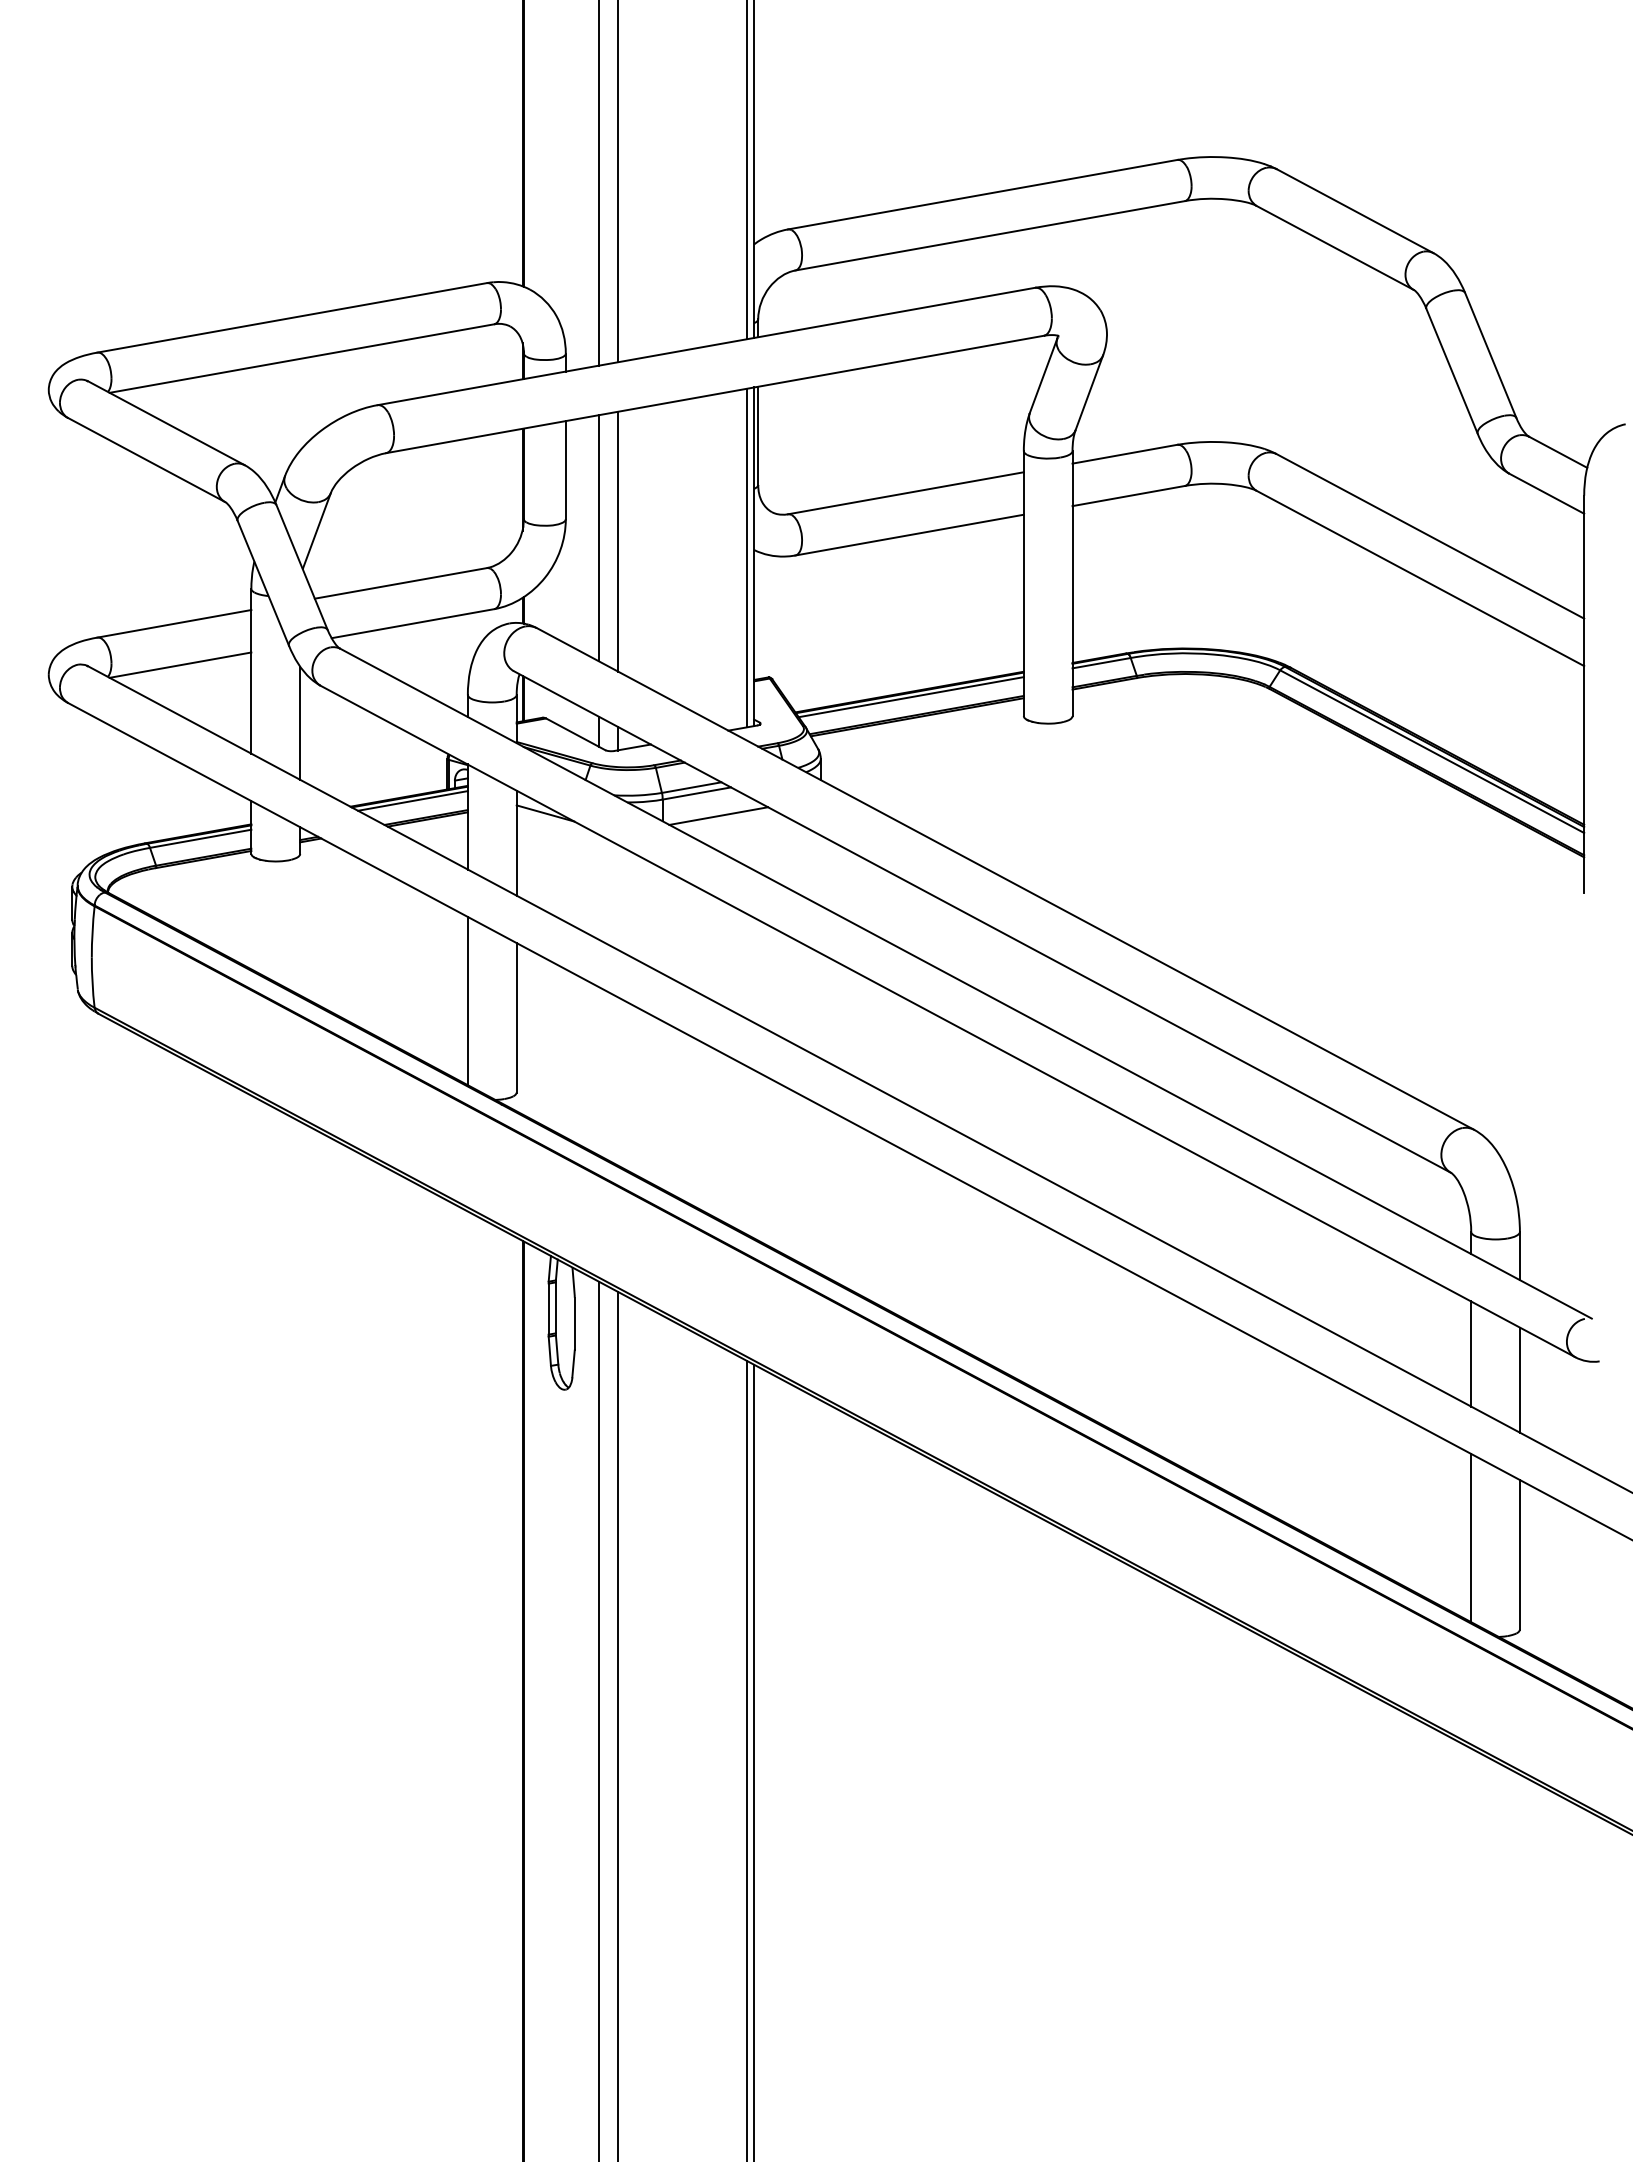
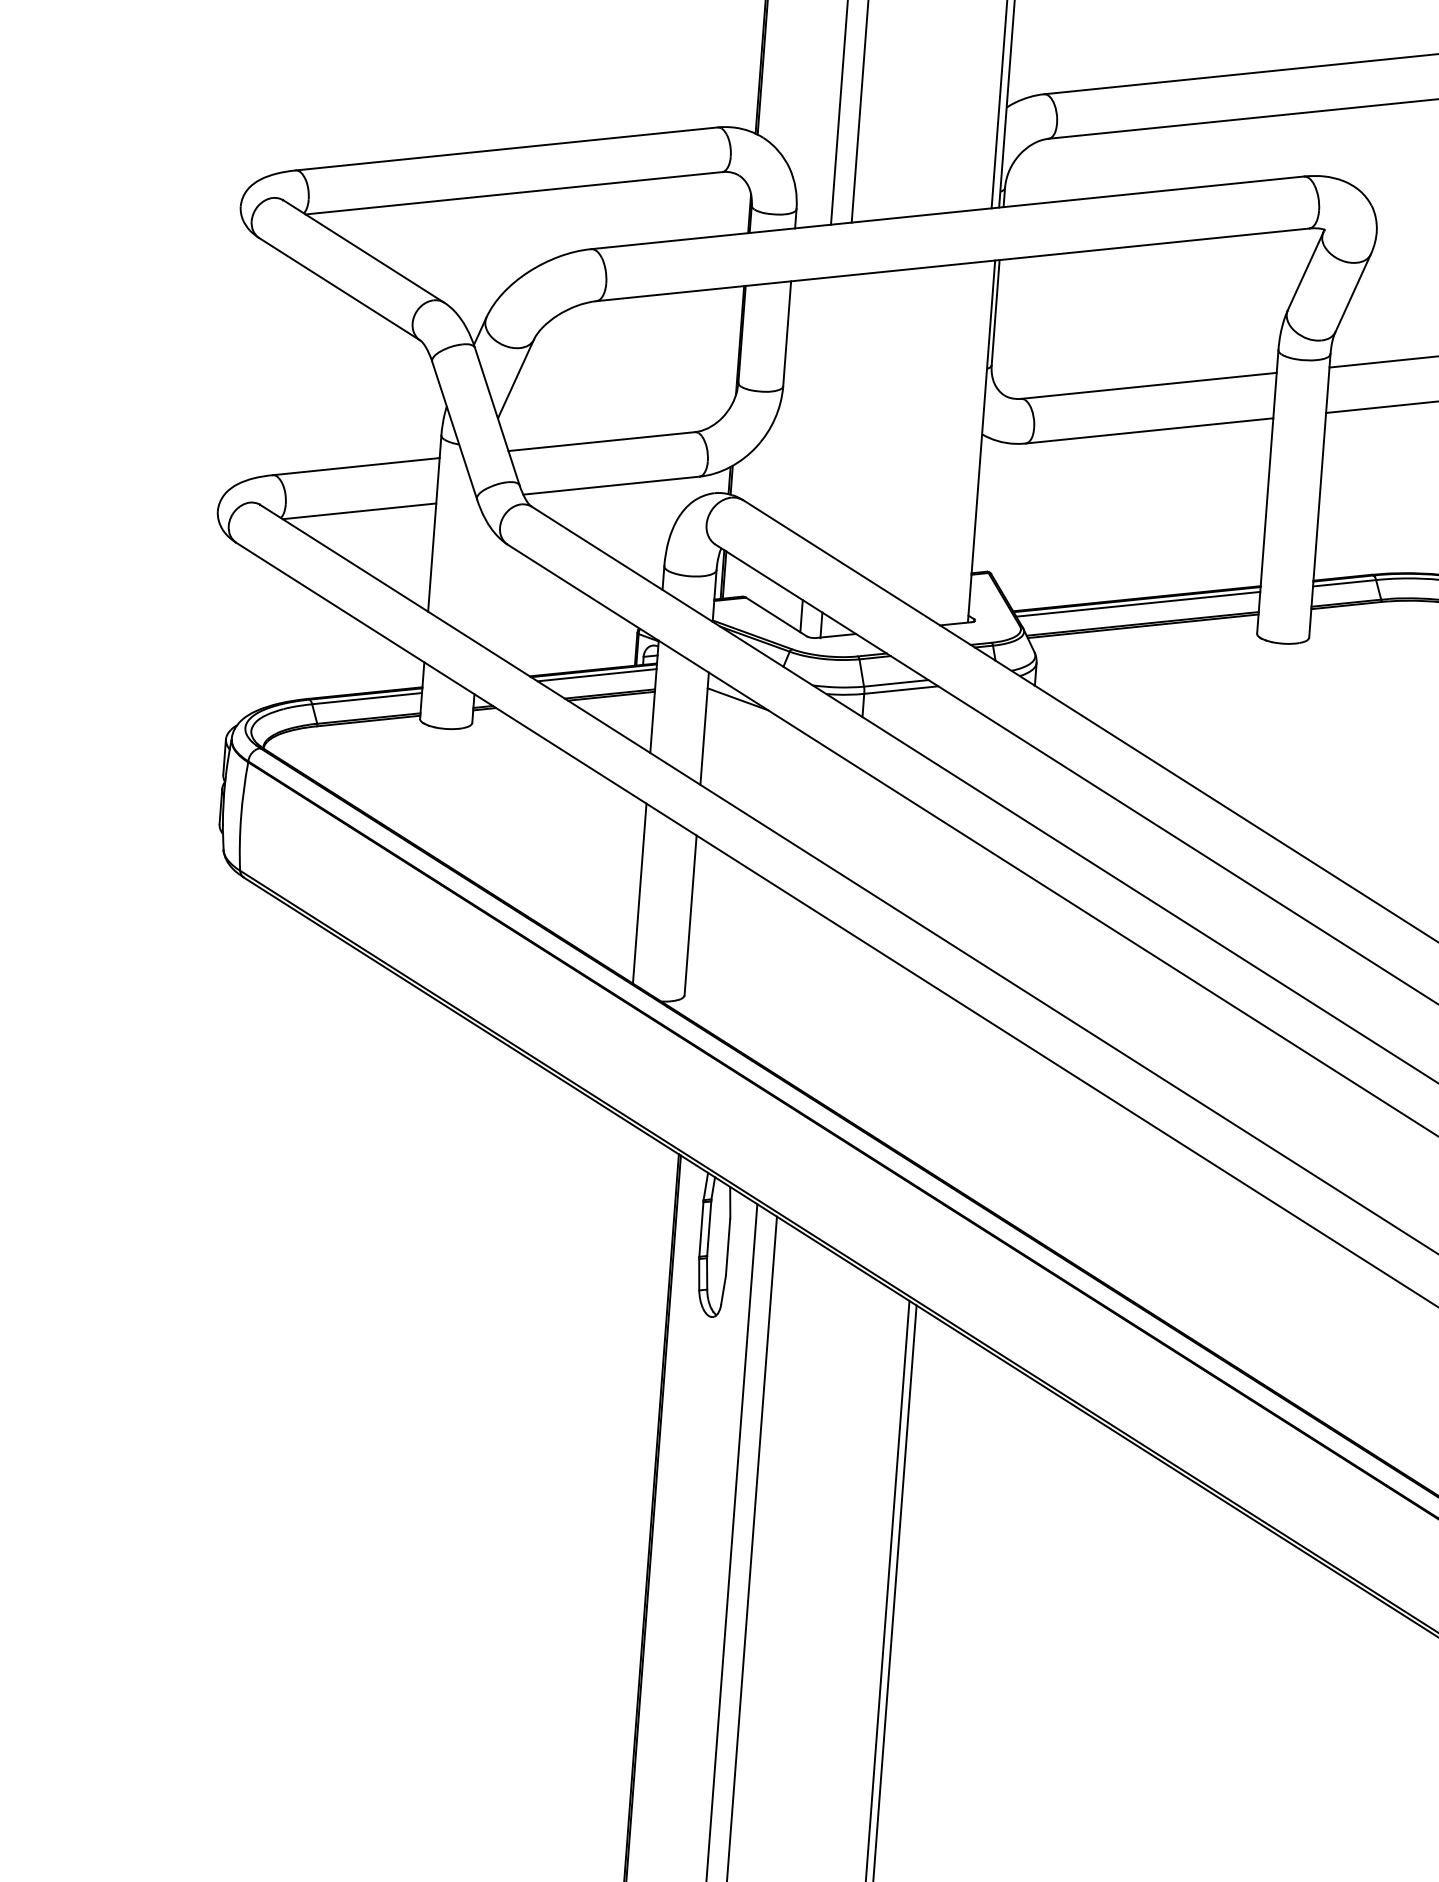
line: (598, 538) -> (816, 409), removed
line: (618, 541) -> (837, 414), removed
line: (747, 557) -> (974, 441), removed
line: (300, 722) -> (483, 582), removed
line: (718, 815) -> (922, 715), removed

